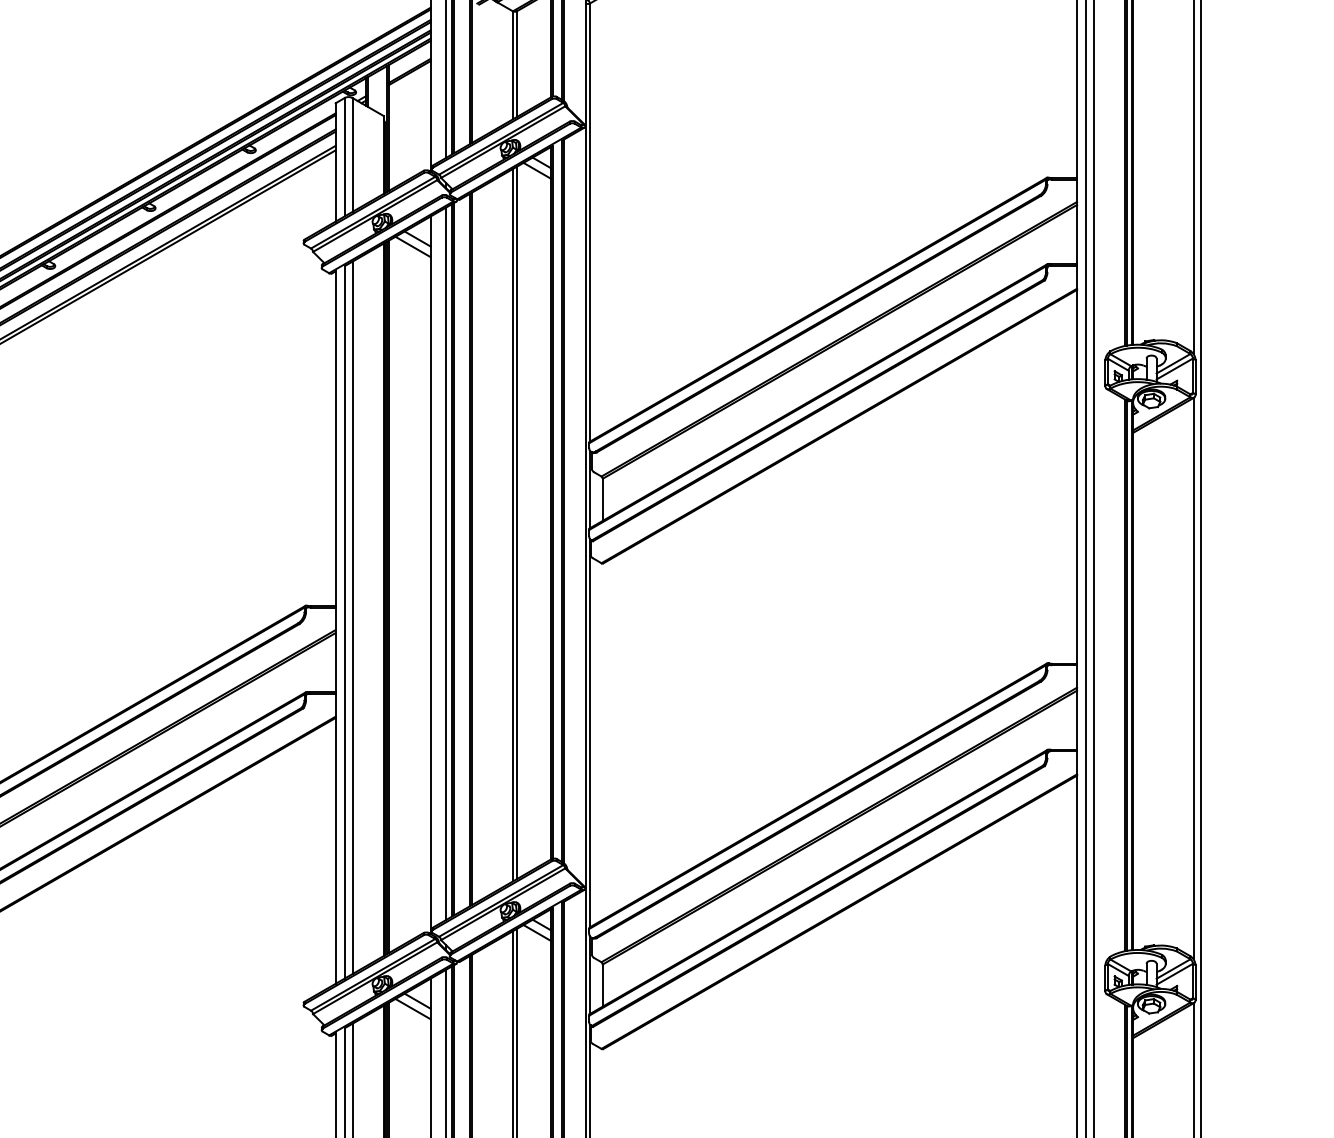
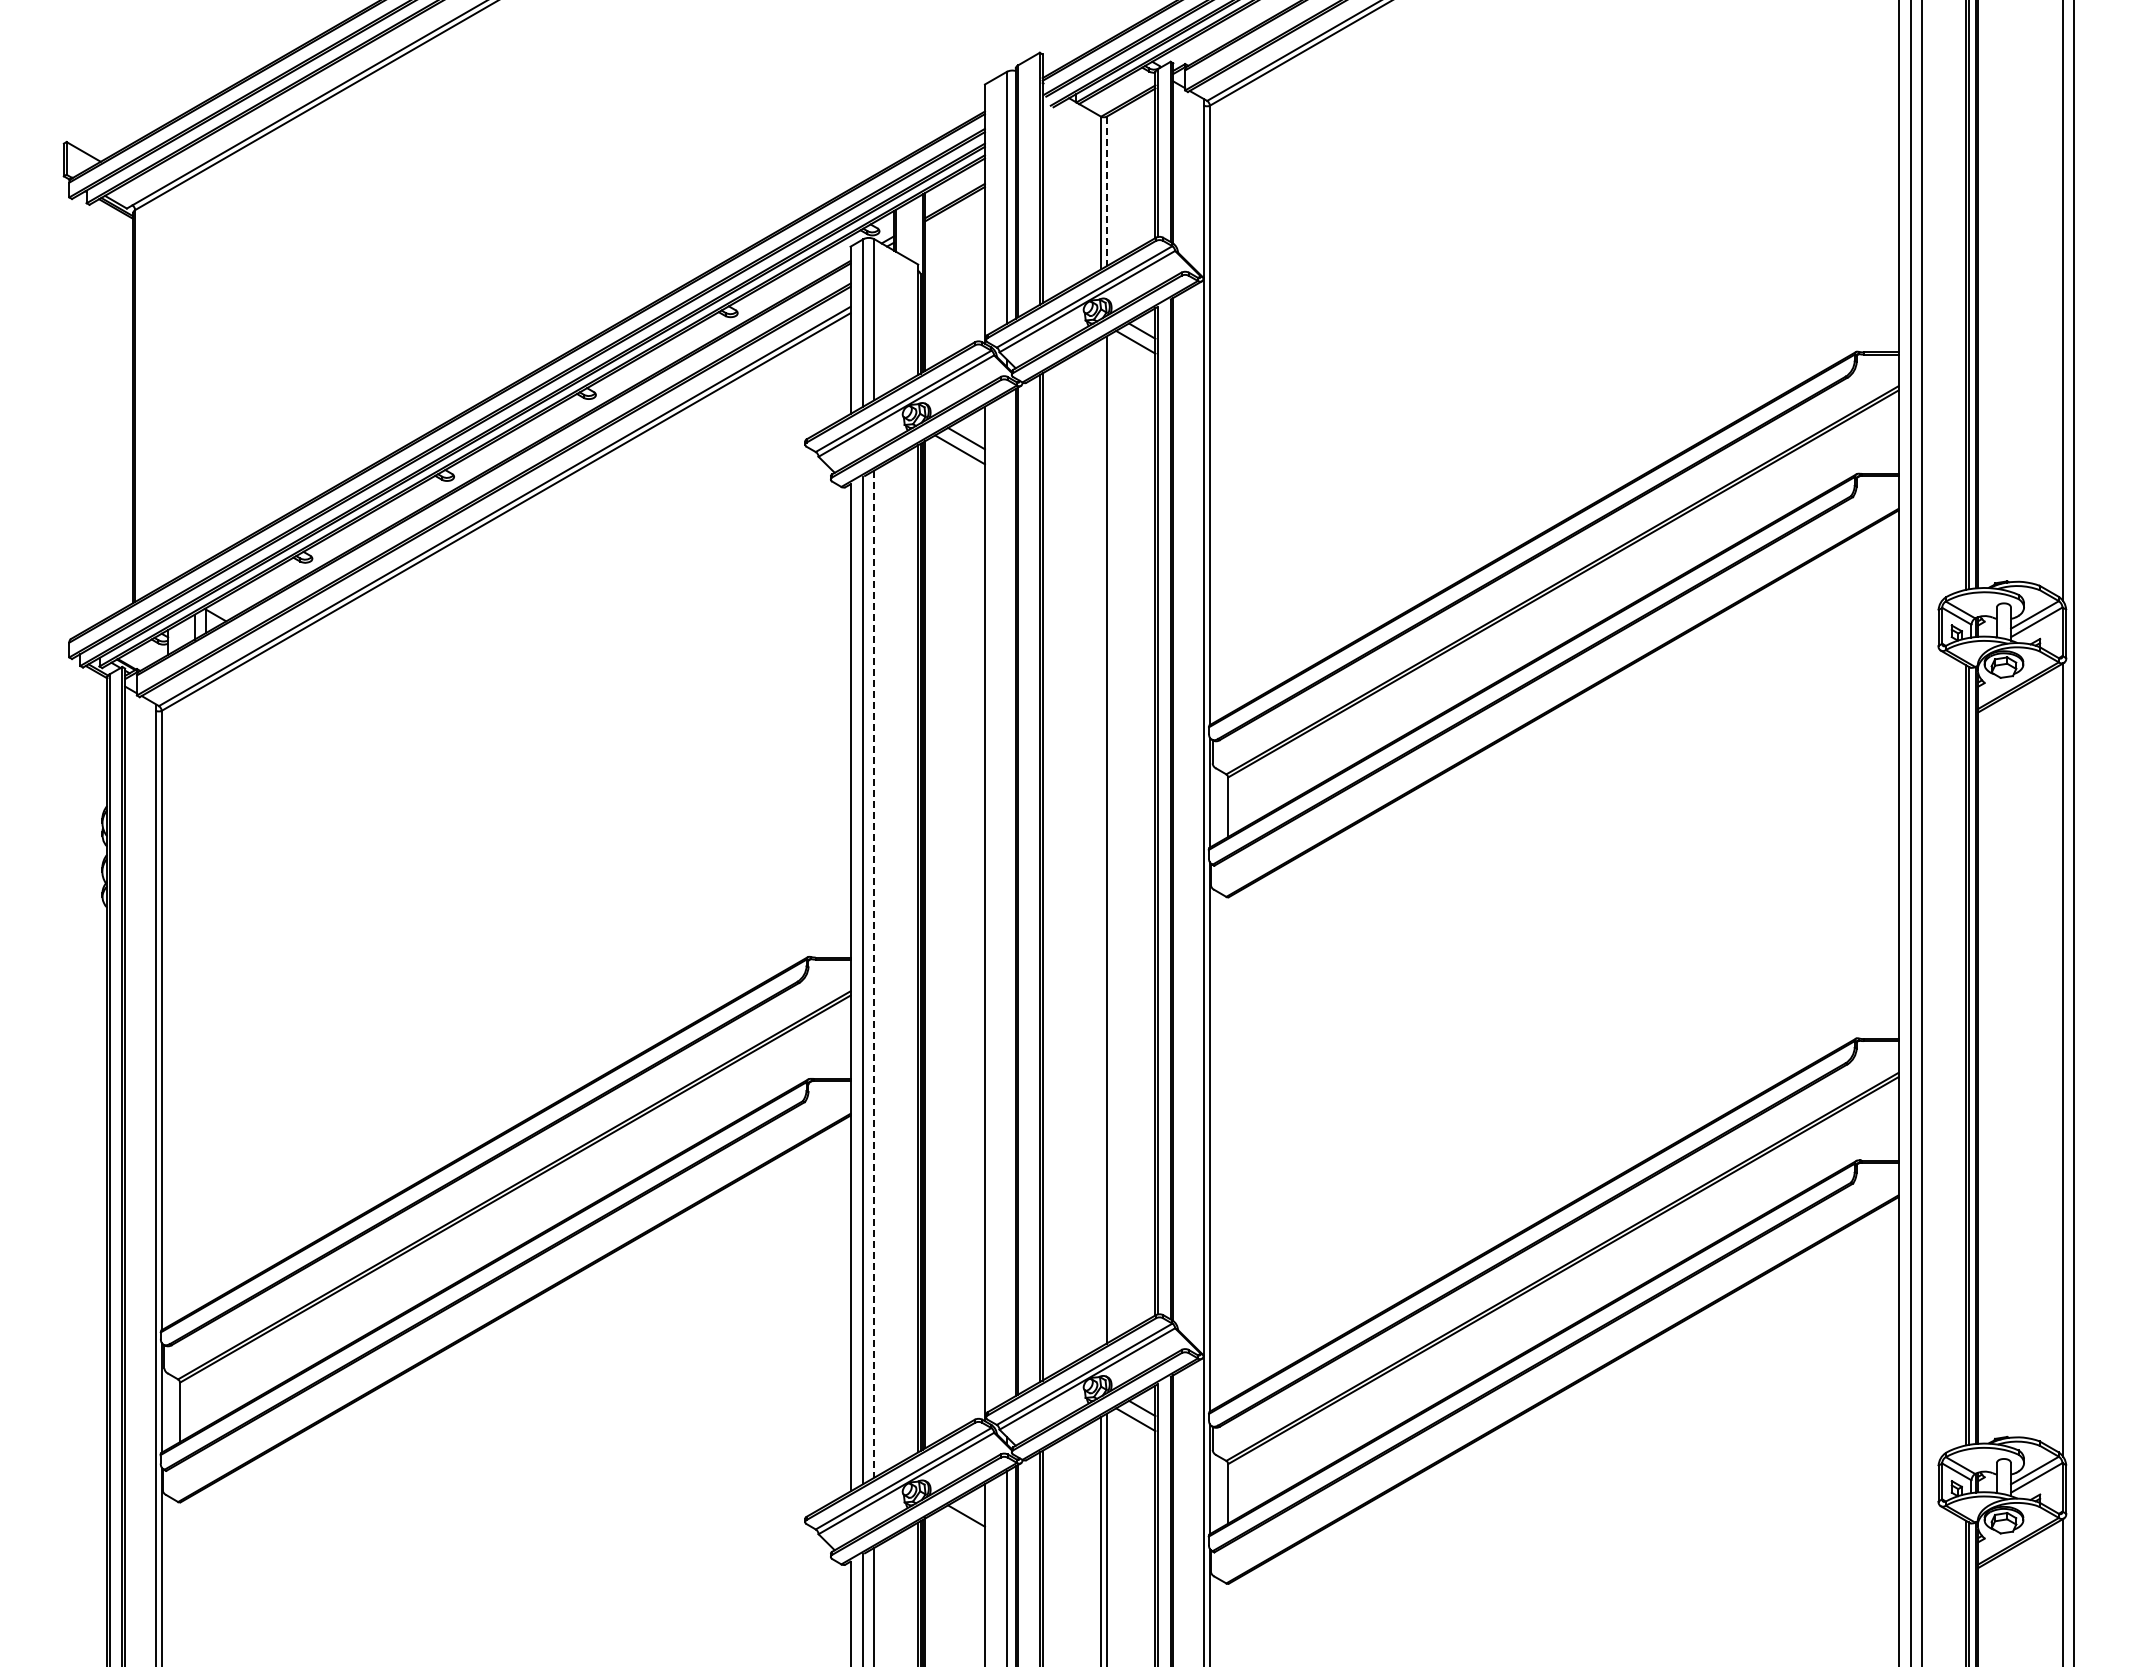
line: (516, 64) -> (1106, 191), solid -> dashed
line: (513, 524) -> (1101, 842), removed
line: (445, 563) -> (1006, 897), removed
line: (352, 618) -> (874, 974), solid -> dashed
line: (412, 1008) -> (959, 1526), removed

